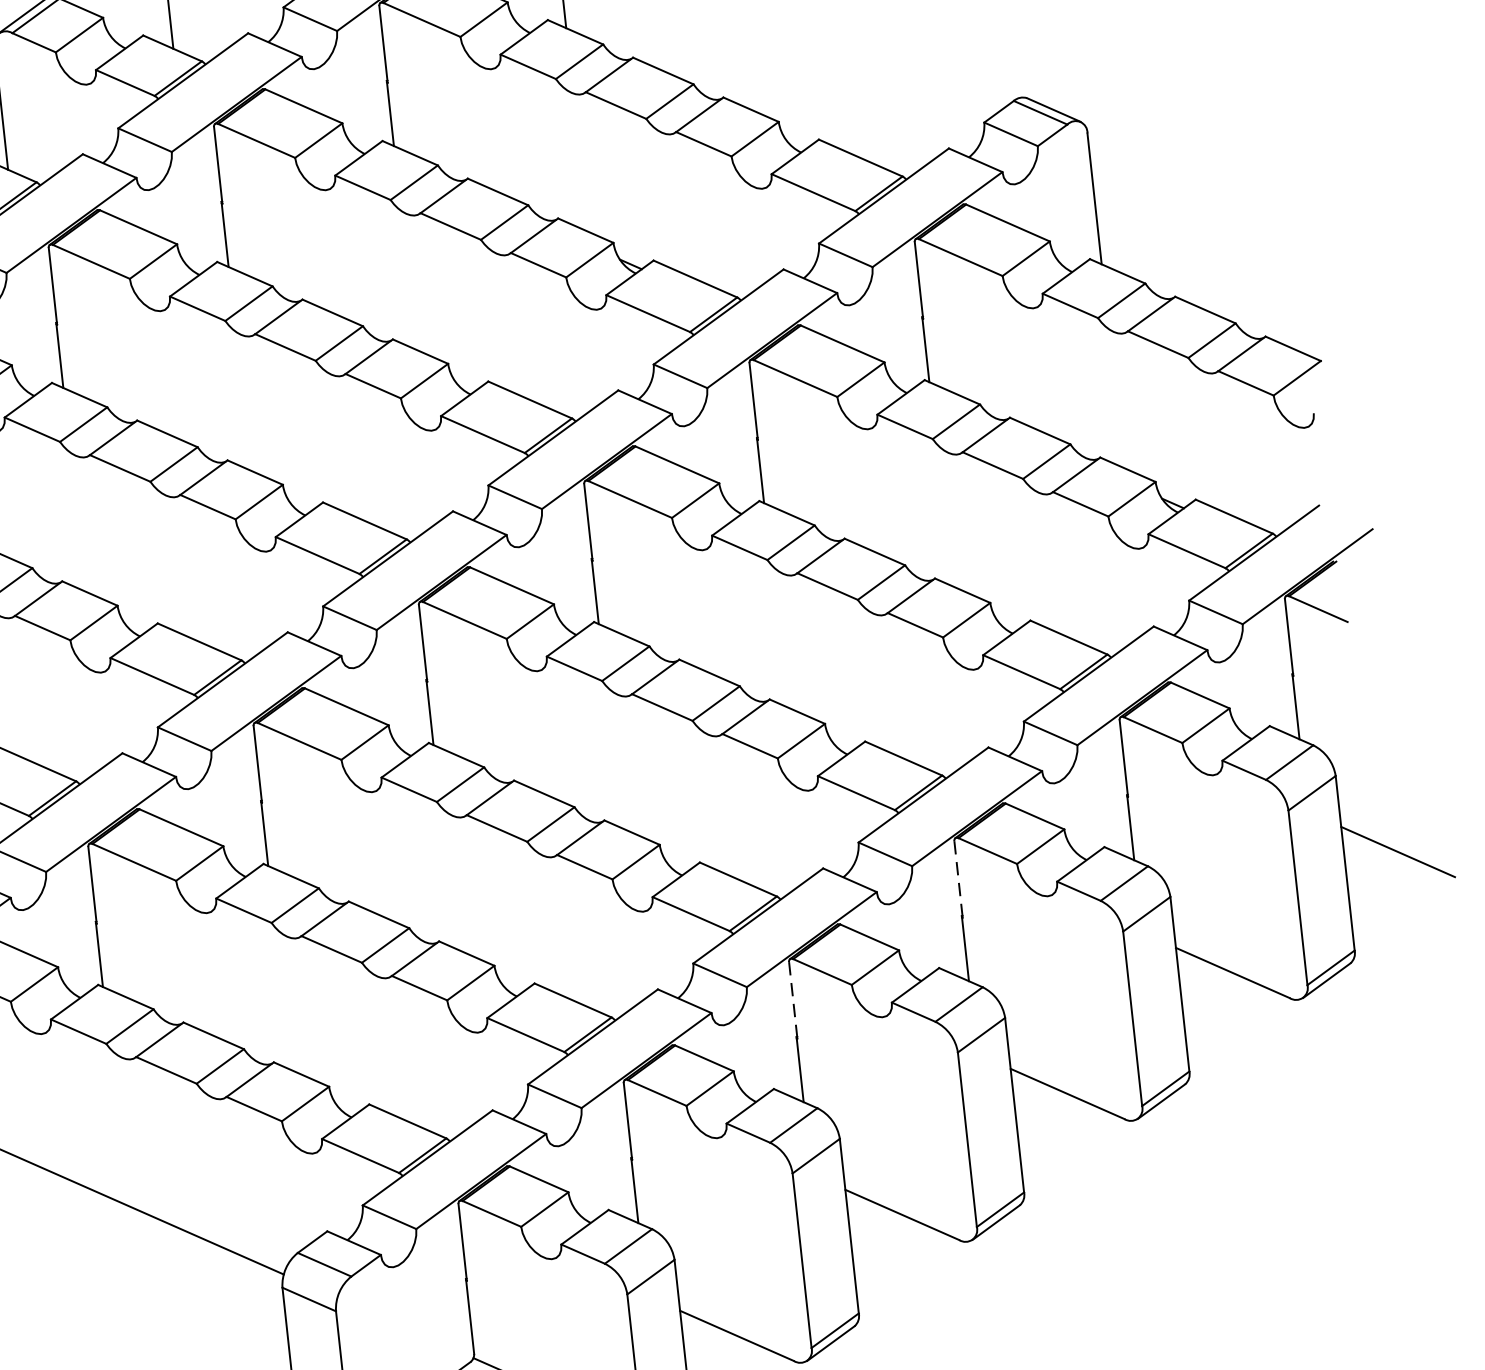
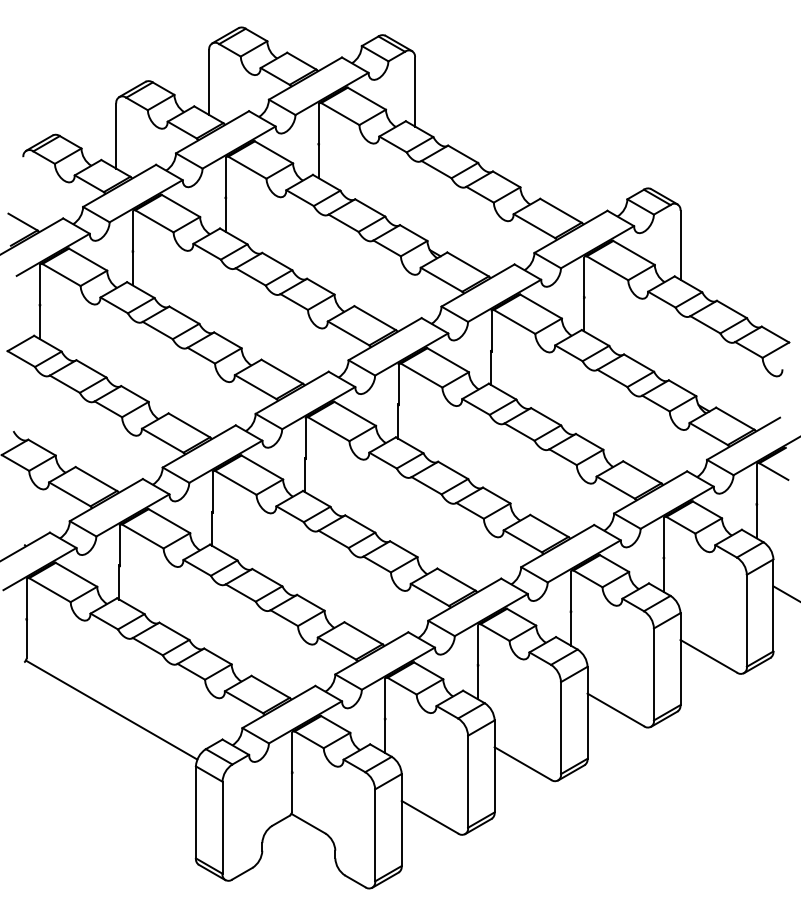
line: (959, 880) -> (571, 592), dashed -> solid
line: (793, 1001) -> (478, 646), dashed -> solid

